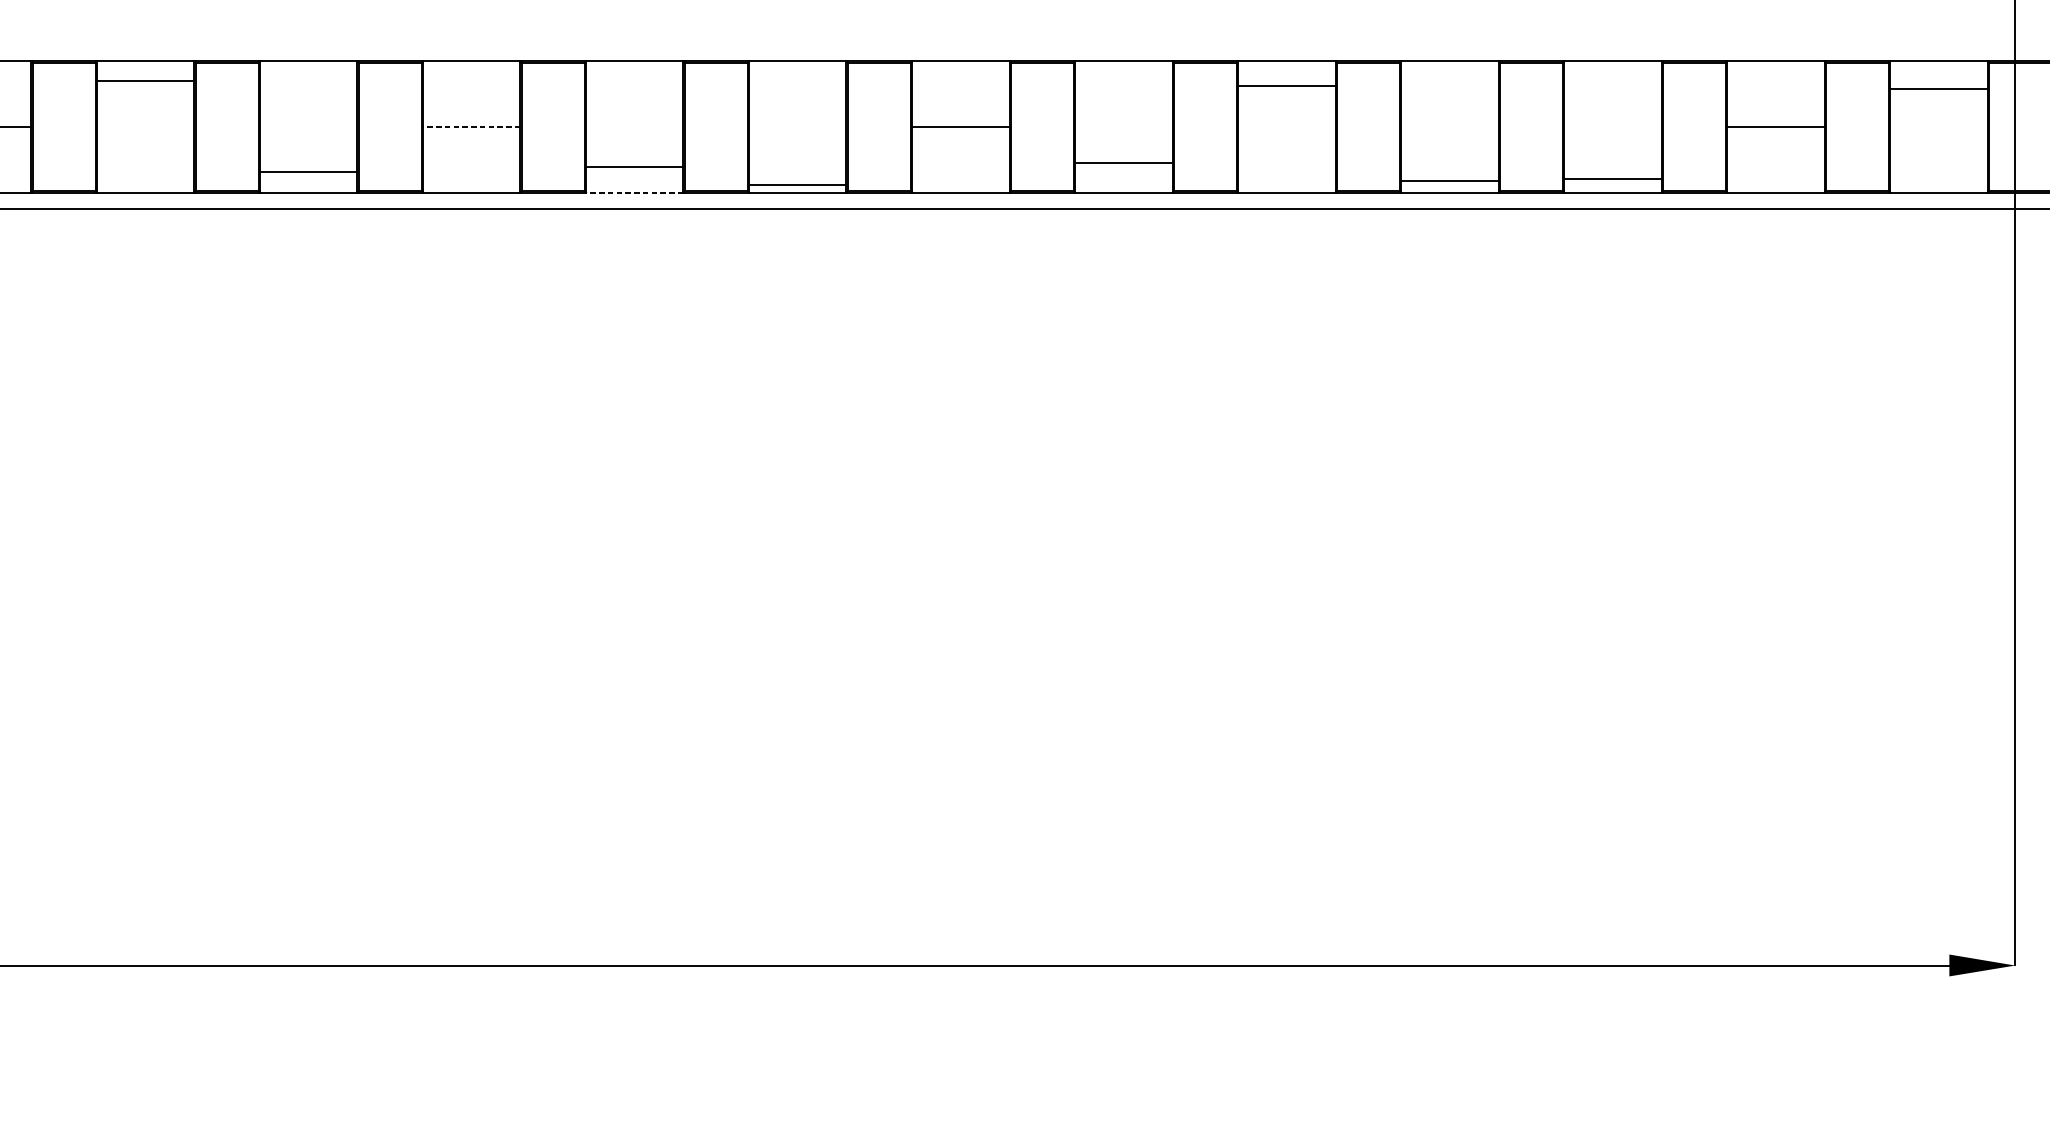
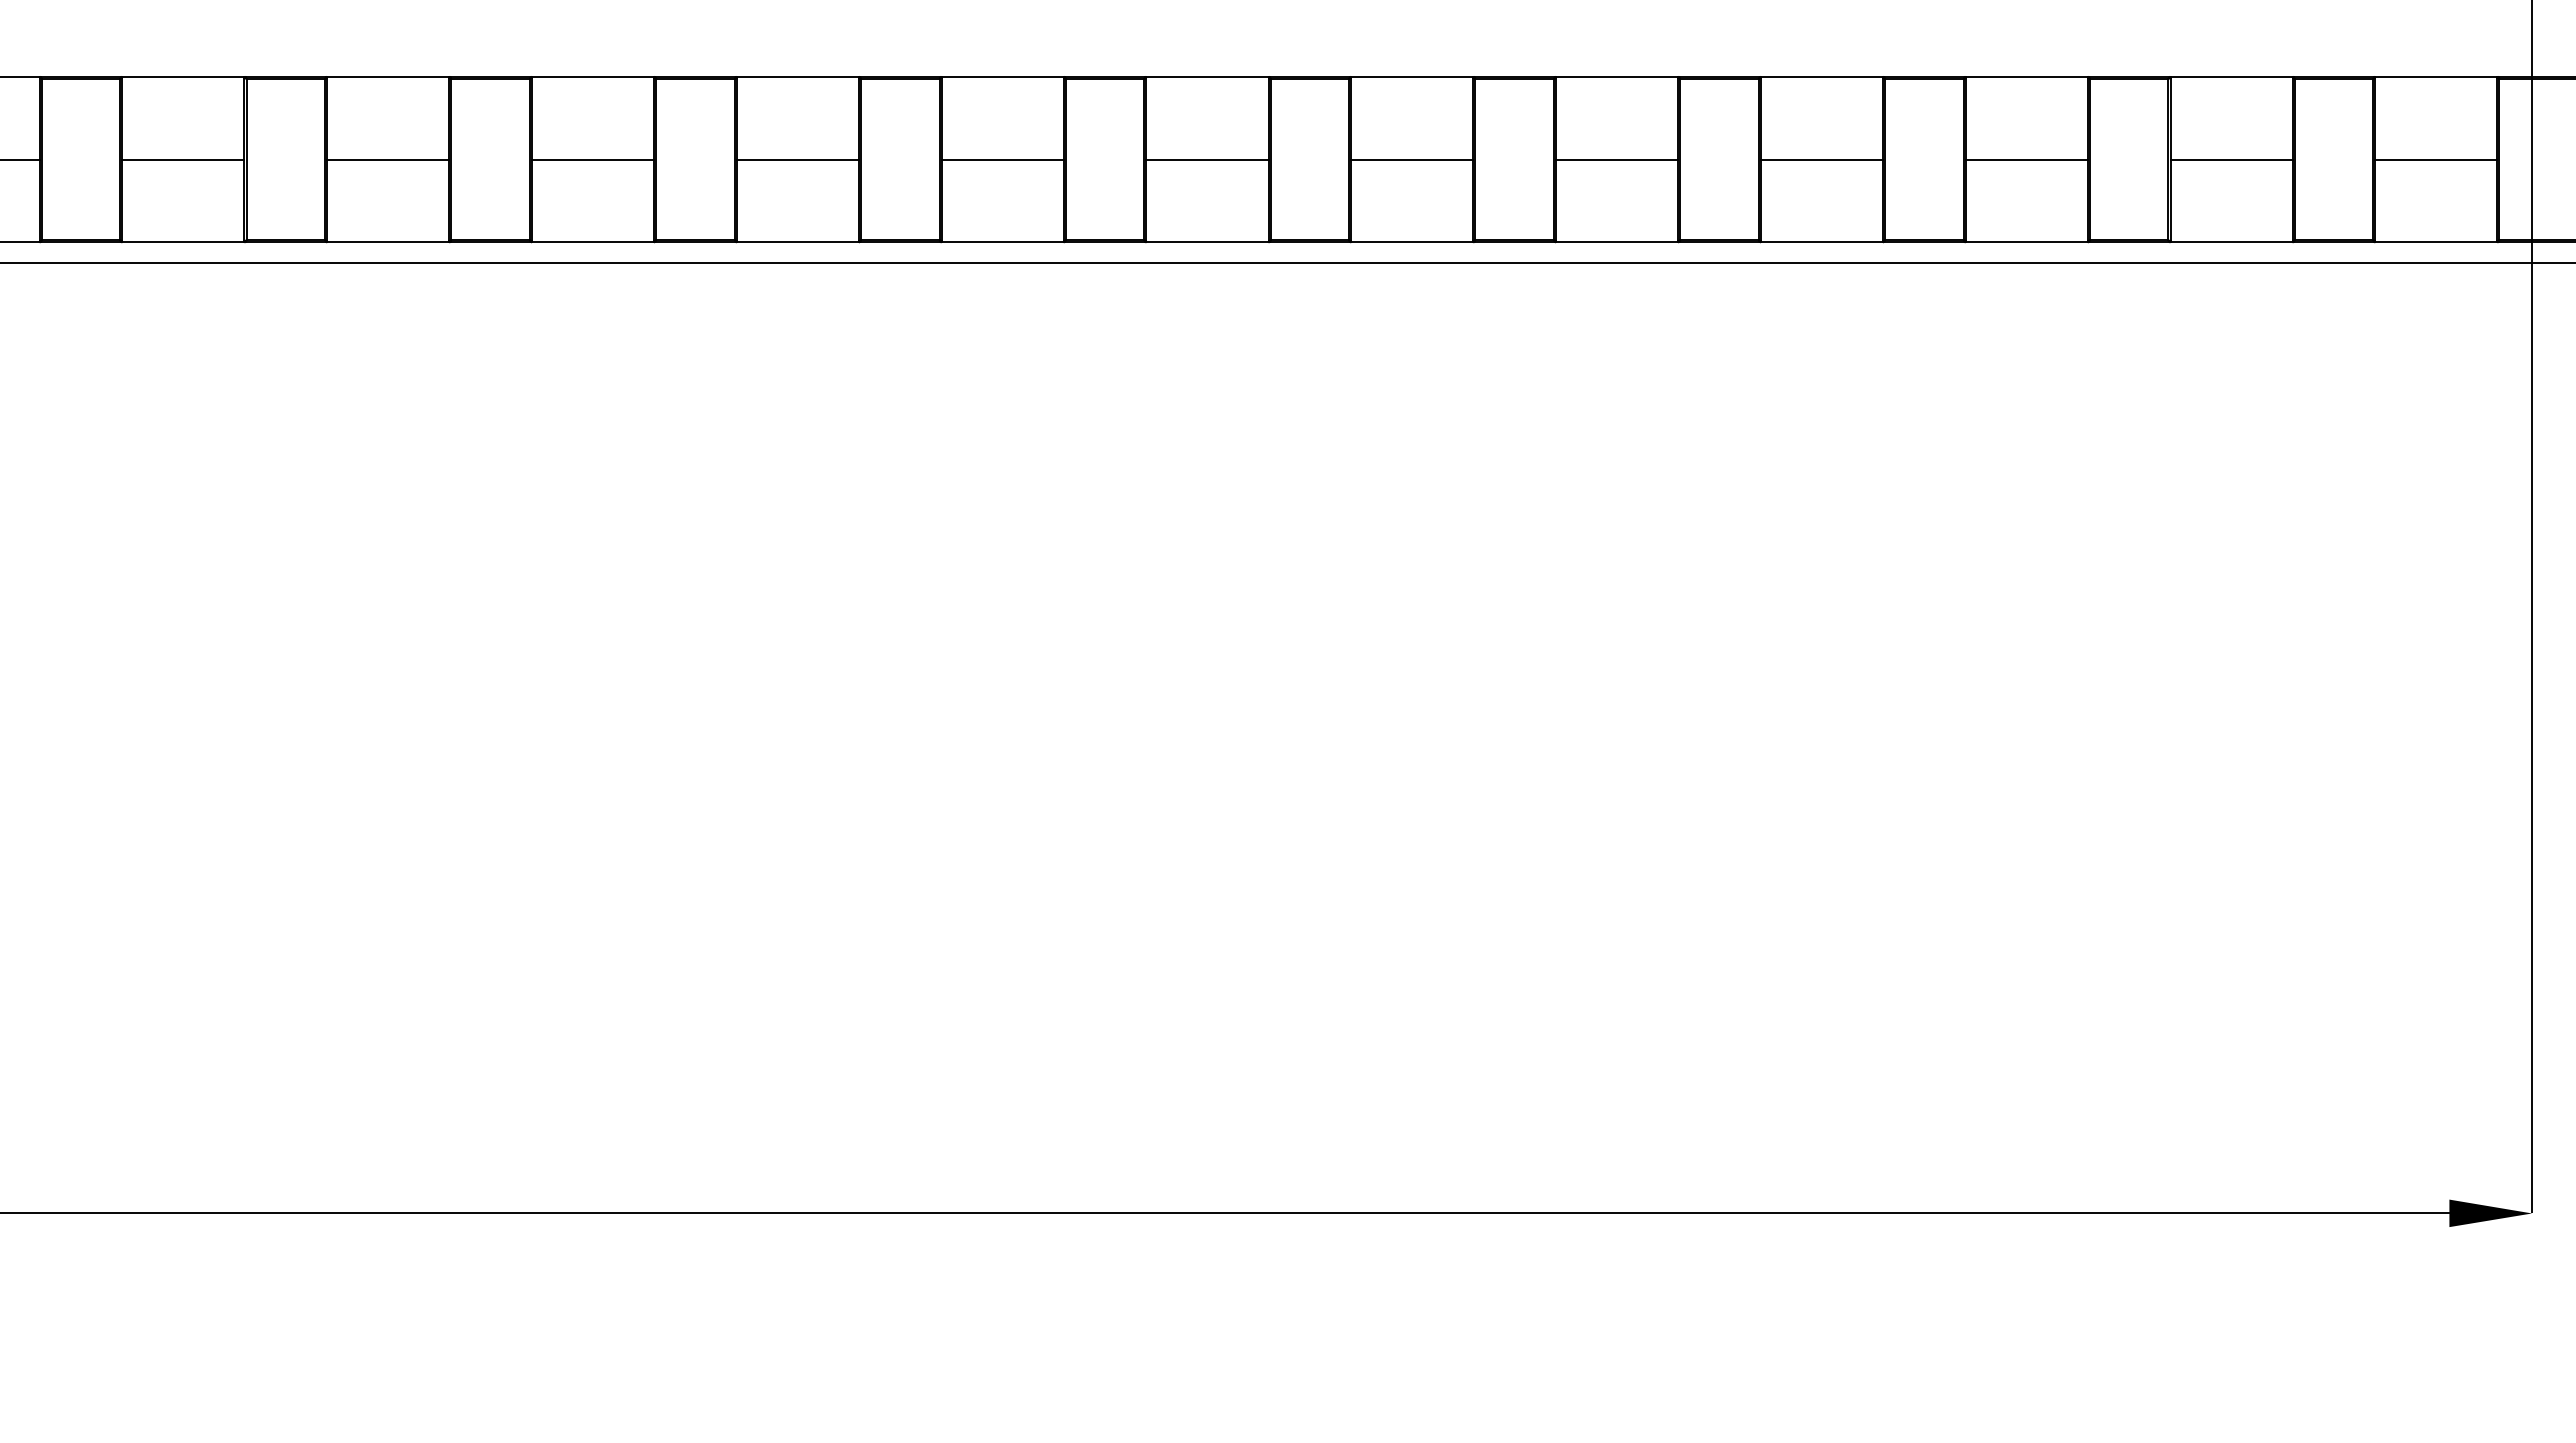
line: (145, 80) -> (183, 159), moved
line: (1287, 86) -> (1617, 159), moved
line: (1939, 89) -> (2436, 159), moved
line: (471, 126) -> (592, 159), dashed -> solid
line: (1124, 163) -> (1412, 159), moved
line: (634, 167) -> (797, 159), moved
line: (309, 172) -> (388, 159), moved
line: (1612, 179) -> (2026, 159), moved
line: (1449, 180) -> (1821, 159), moved
line: (797, 184) -> (1002, 159), moved
line: (634, 192) -> (797, 242), dashed -> solid

